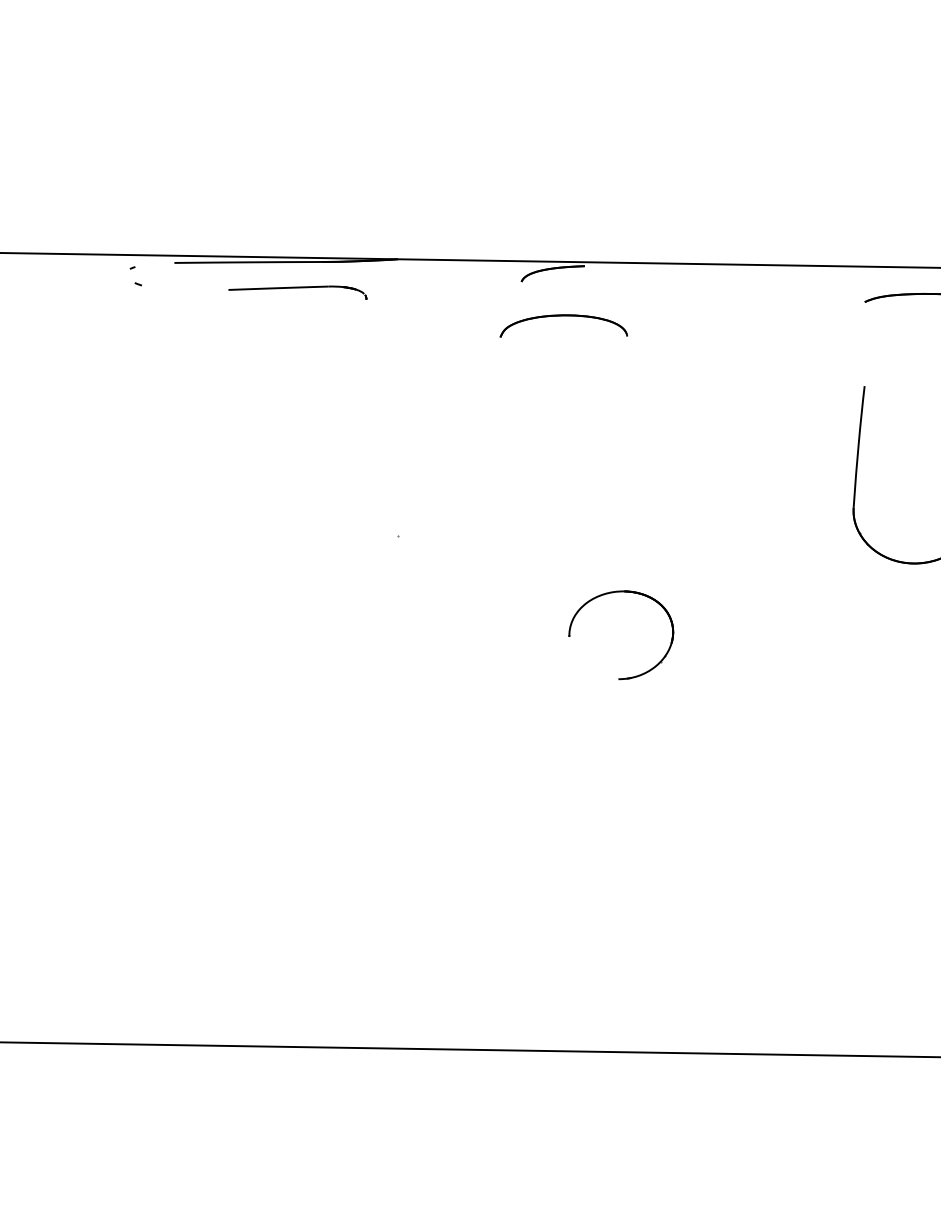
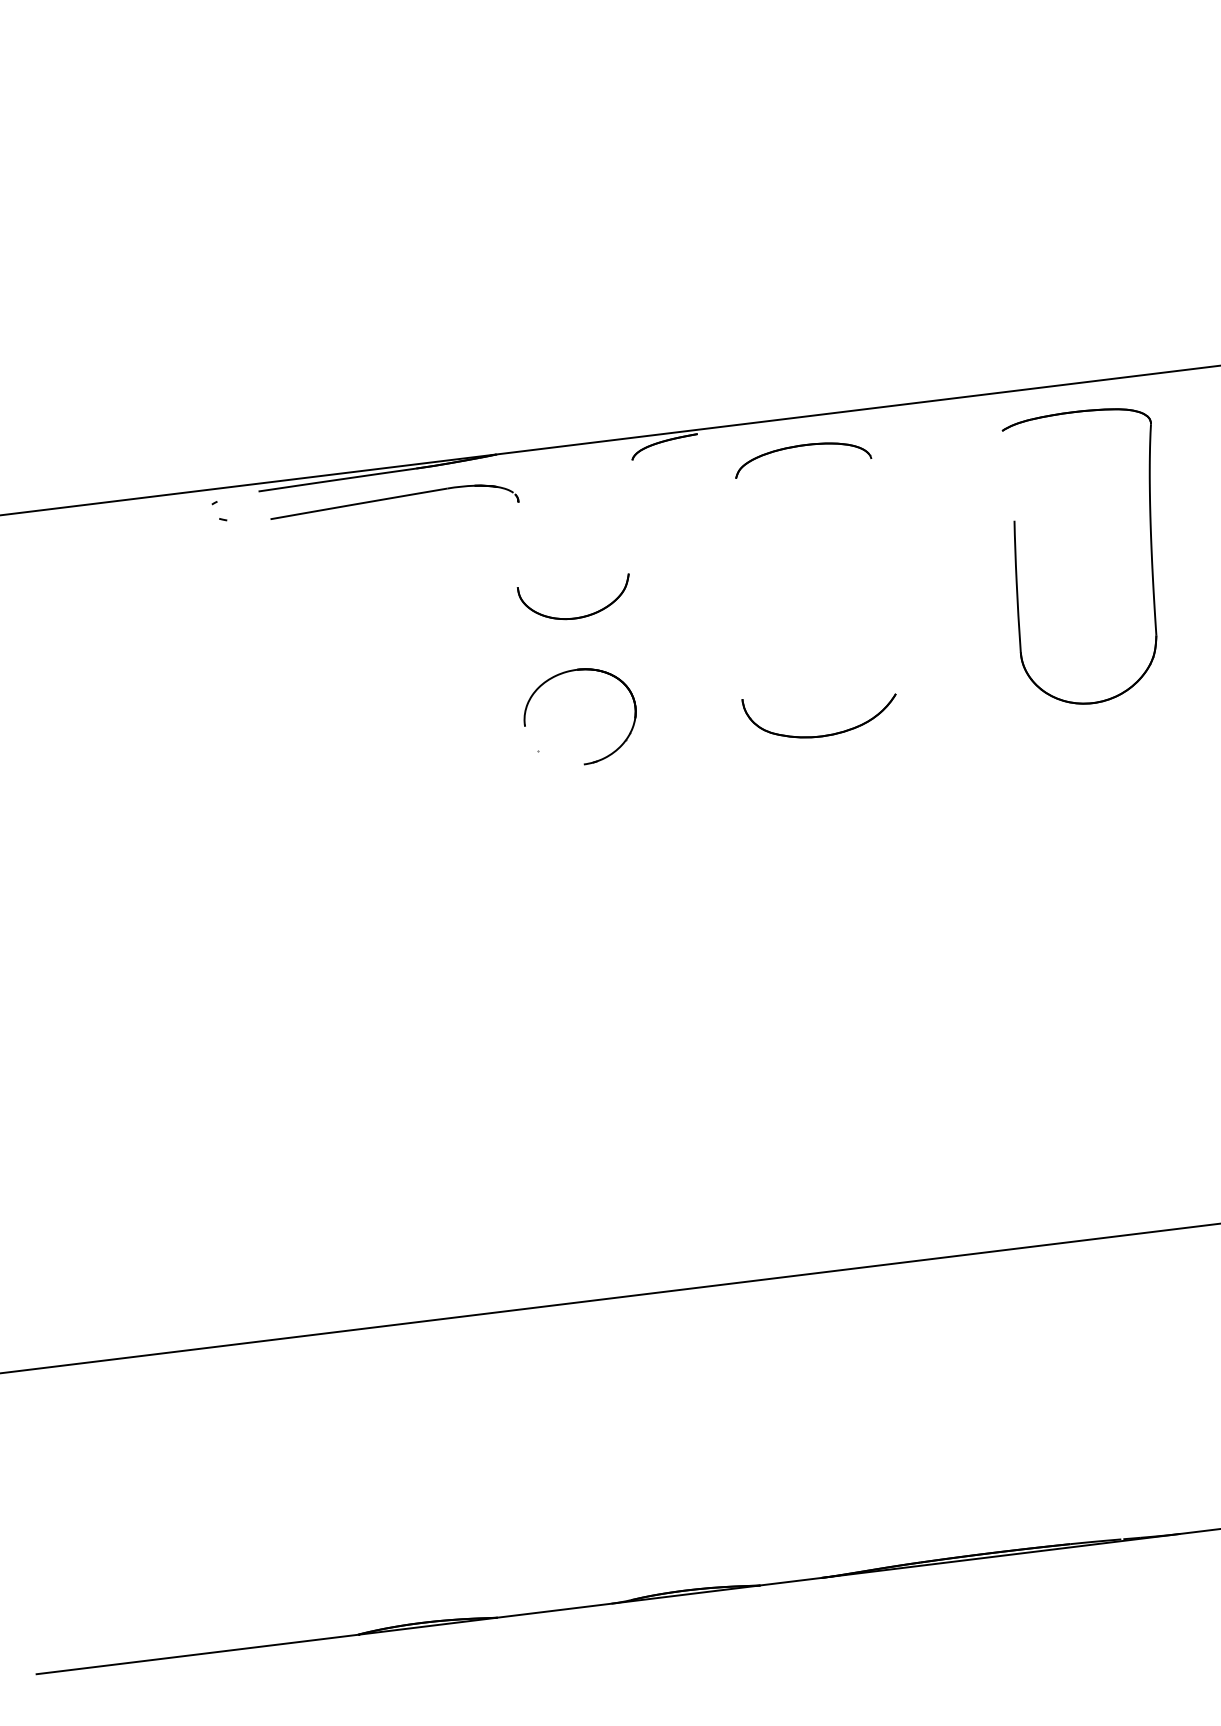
part: (297, 289) -> (394, 501), size x1.67
part: (566, 316) -> (803, 446), moved
part: (446, 418) -> (572, 617), added
part: (657, 558) -> (818, 735), added
part: (617, 592) -> (569, 672), moved

